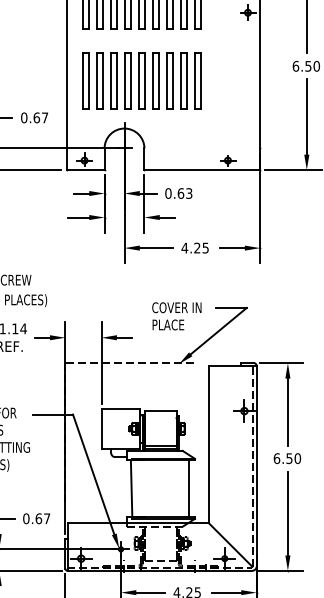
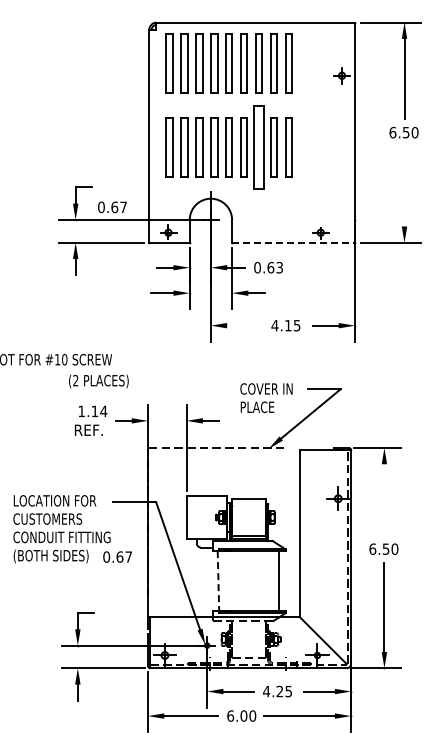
part: (169, 80) -> (258, 147), size x1.4
text: (34, 117) -> (112, 207), moved
line: (306, 117) -> (404, 186), removed
line: (203, 169) -> (294, 242), solid -> dashed
line: (156, 247) -> (244, 325), removed
text: (197, 247) -> (288, 325), 4.25 -> 4.15
line: (287, 411) -> (384, 499), removed
line: (131, 489) -> (218, 581), solid -> dashed
text: (36, 518) -> (117, 556), moved

